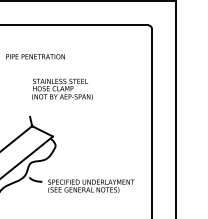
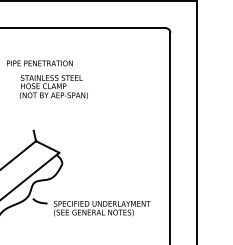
text: (62, 88) -> (53, 86), moved

